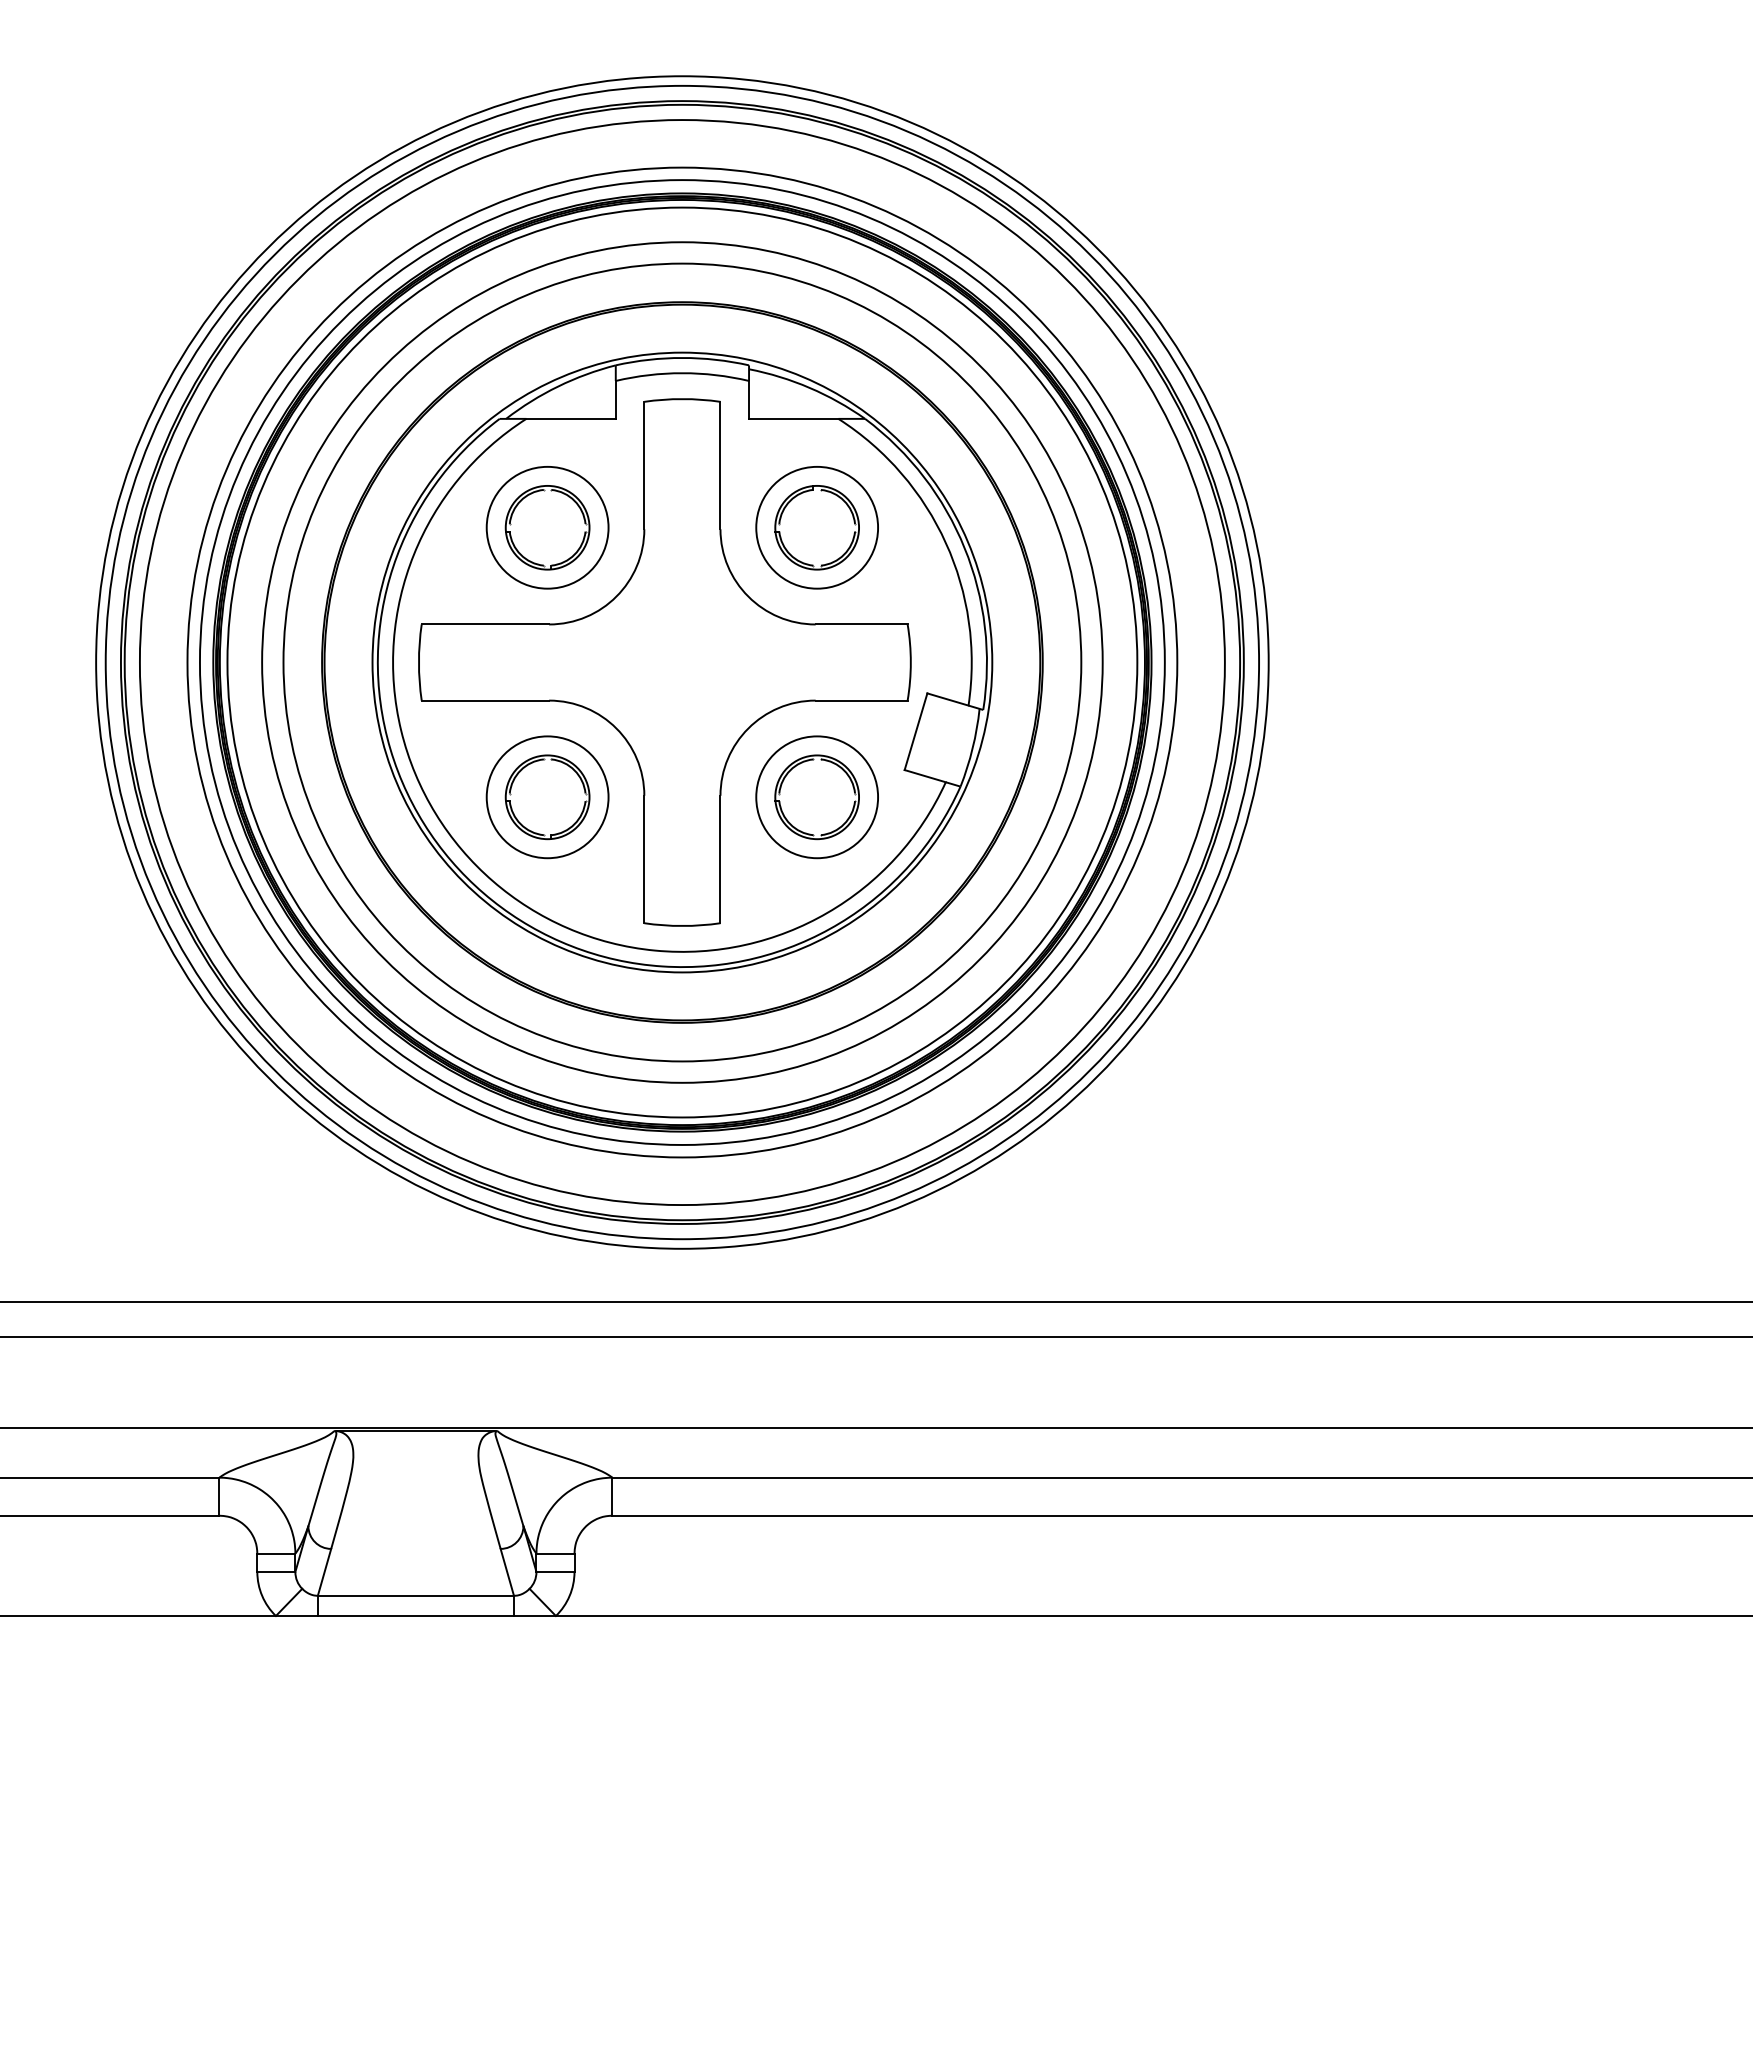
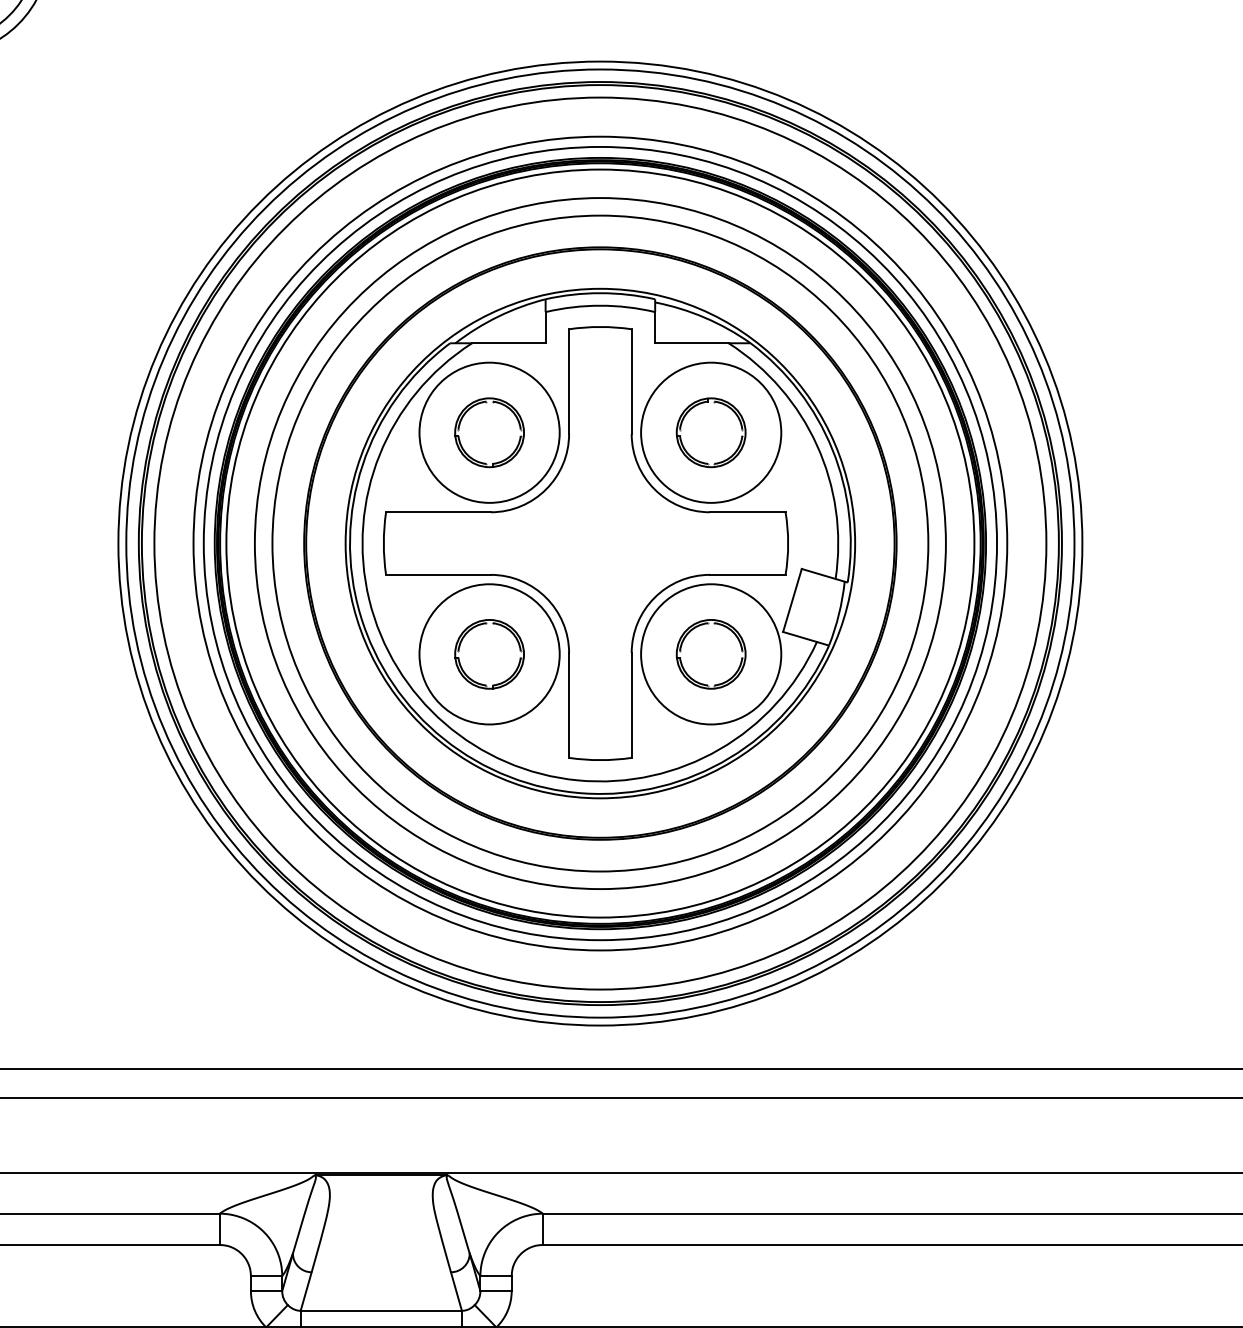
circle: (547, 527) -> (489, 432), size x1.4
circle: (817, 527) -> (711, 432), size x1.4
circle: (547, 797) -> (489, 654), size x1.4
circle: (817, 797) -> (711, 654), size x1.4

